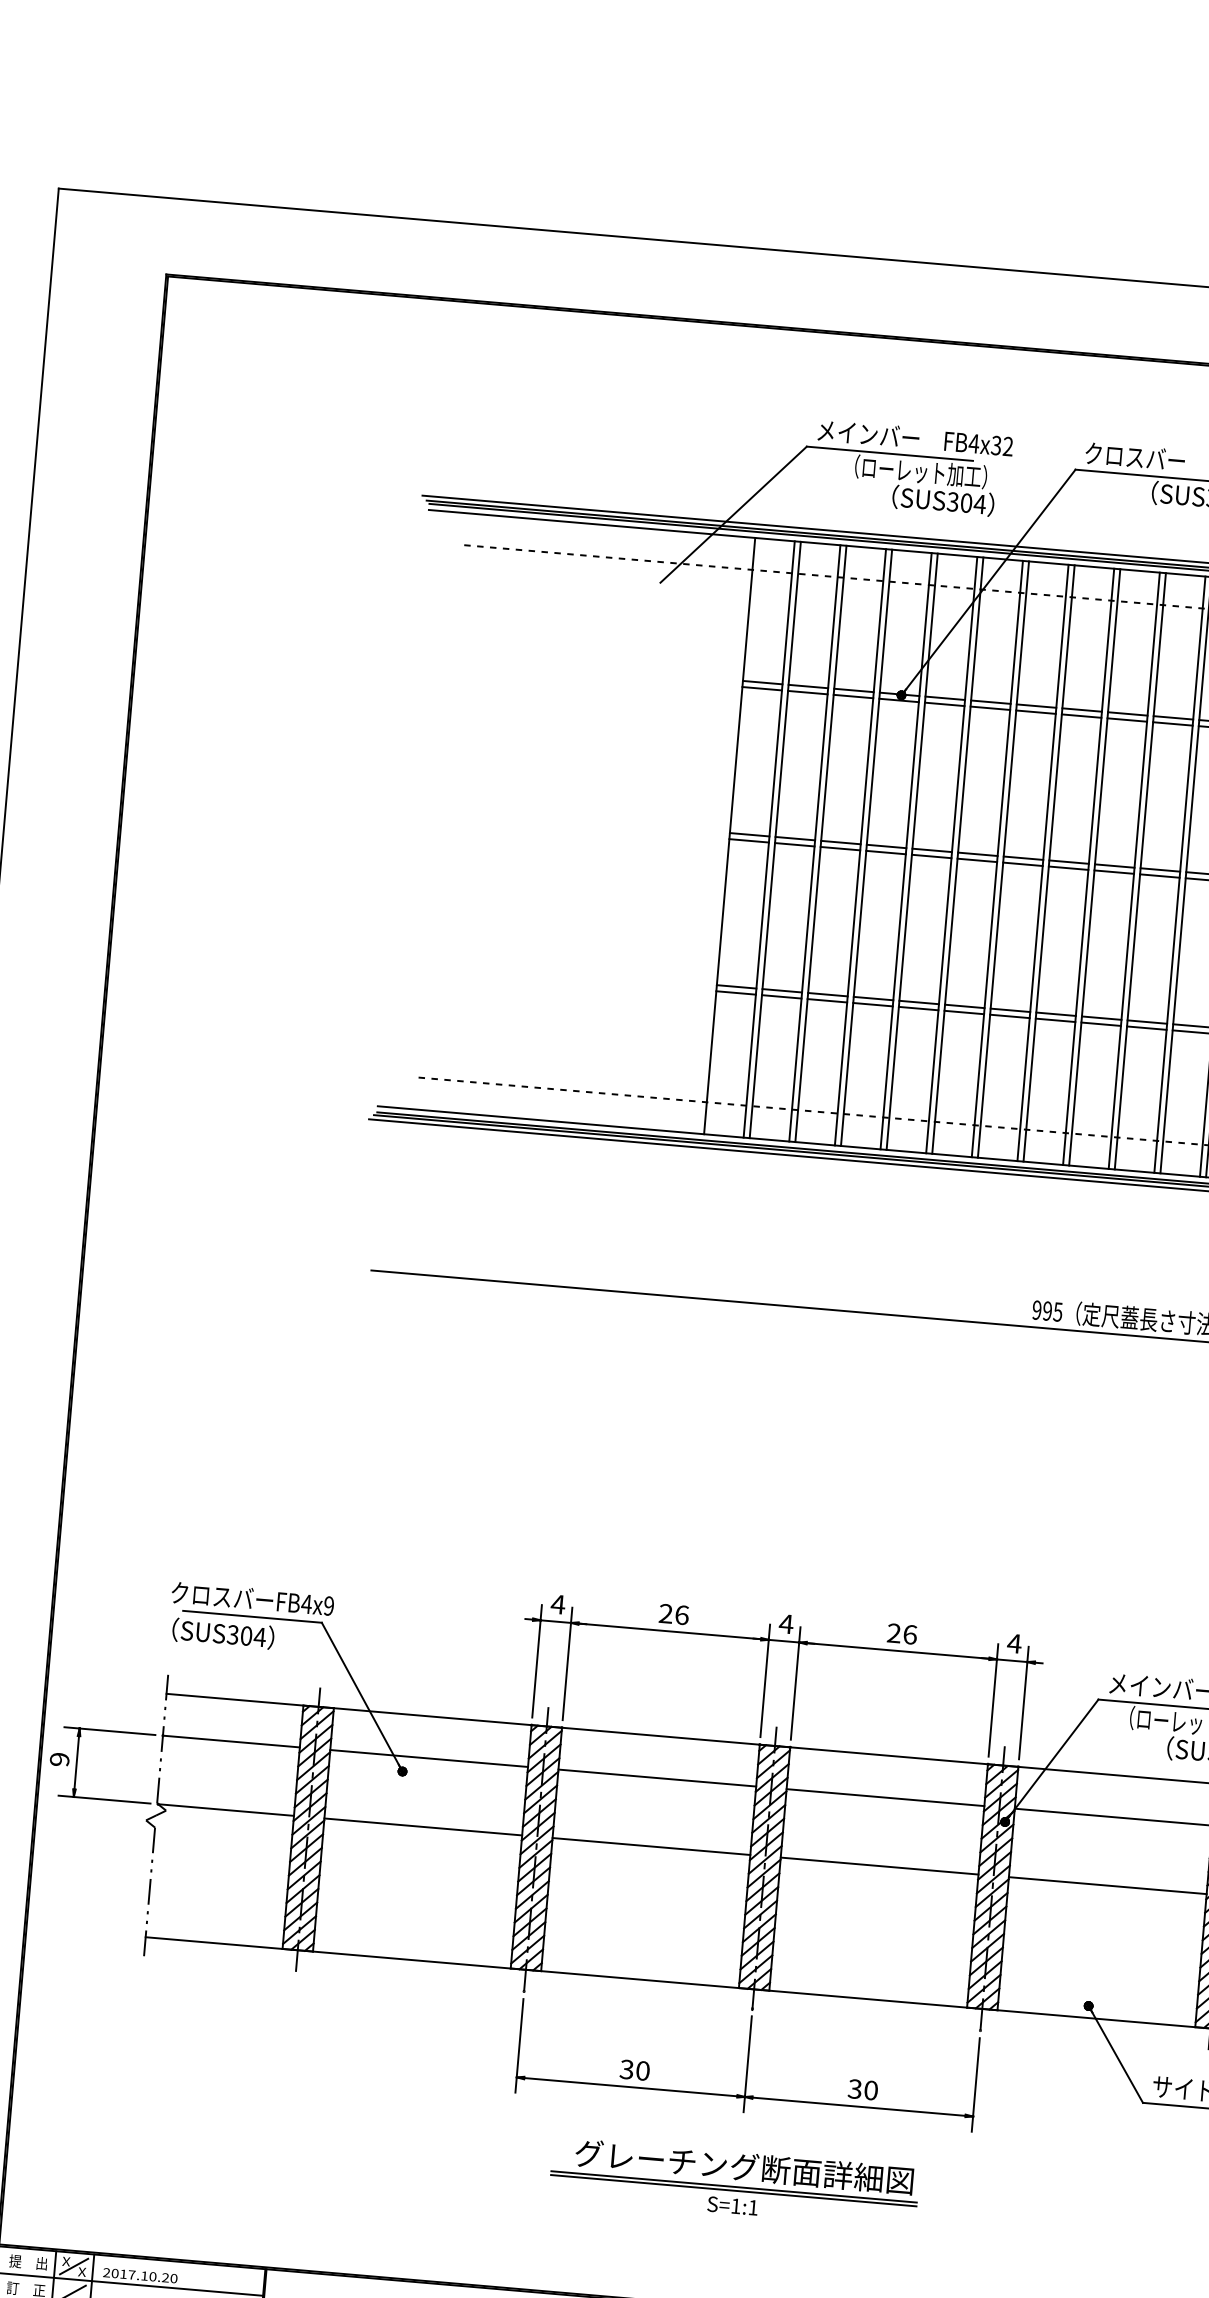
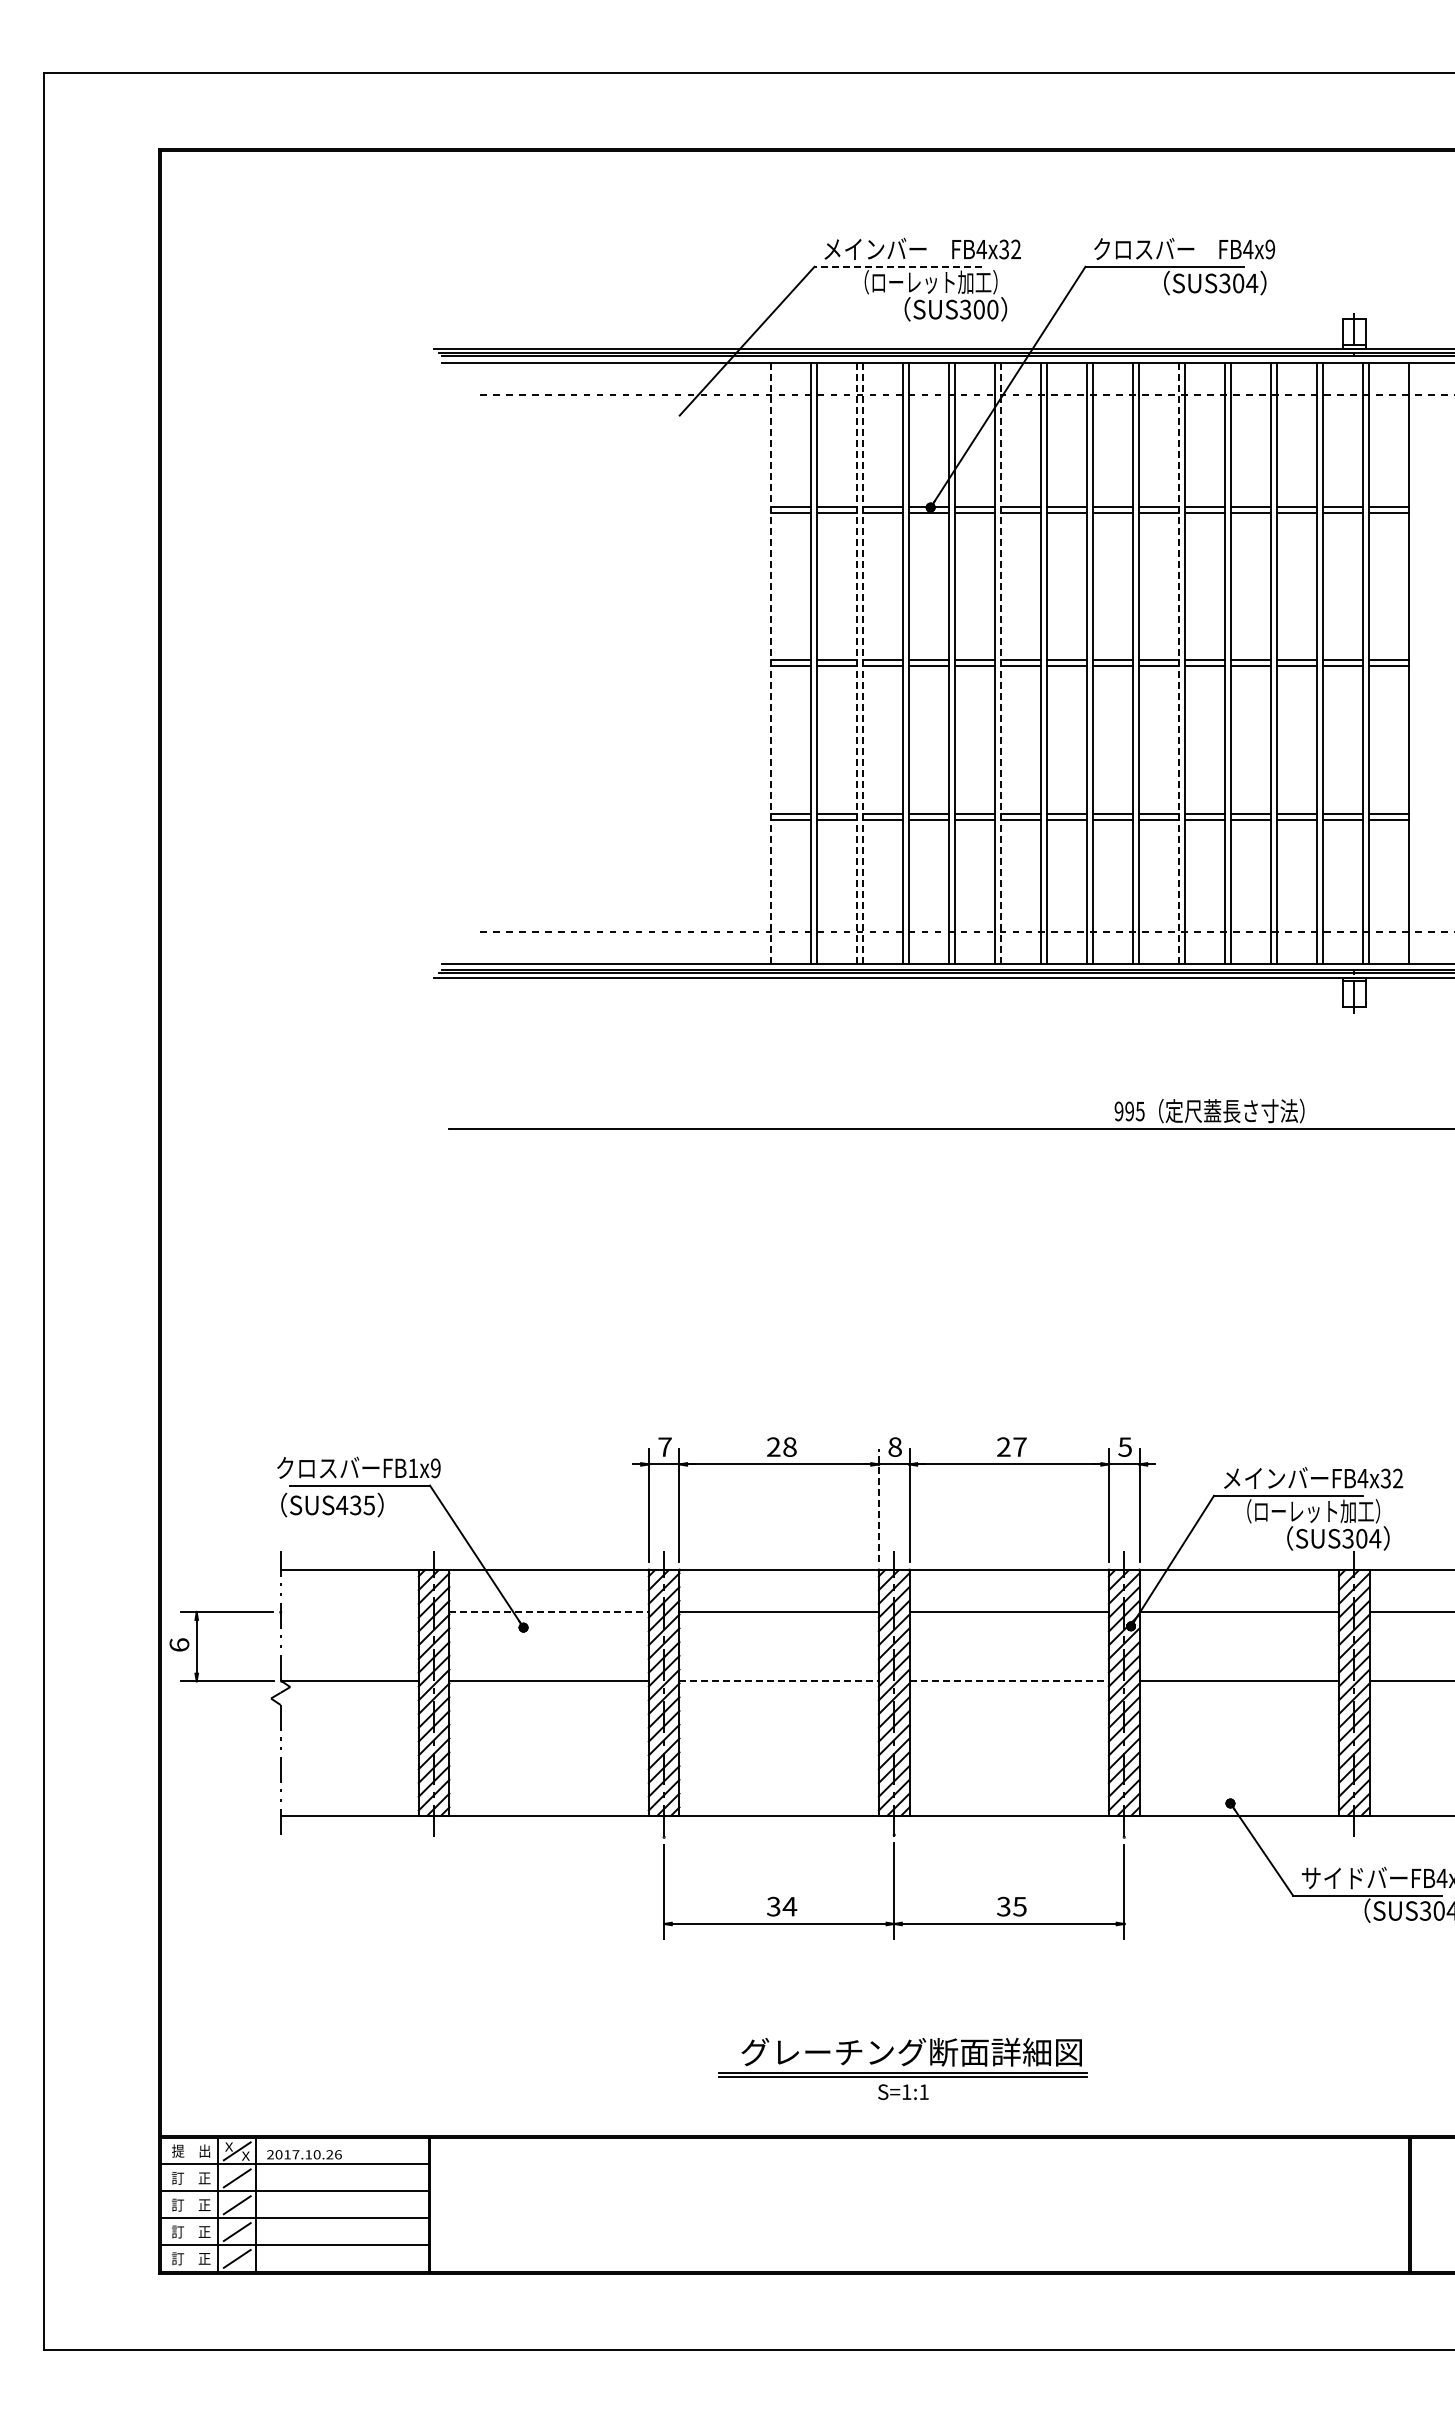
line: (890, 453) -> (898, 266), solid -> dashed
text: (979, 504) -> (992, 309), SUS304 -> SUS300
line: (729, 836) -> (770, 663), solid -> dashed
line: (814, 843) -> (856, 663), solid -> dashed
line: (820, 844) -> (862, 663), solid -> dashed
line: (957, 855) -> (1000, 663), solid -> dashed
line: (1134, 871) -> (1178, 663), solid -> dashed
text: (306, 1603) -> (413, 1467), FB4x9 -> FB1x9
text: (557, 1603) -> (664, 1446), 4 -> 7
text: (681, 1614) -> (789, 1446), 26 -> 28
text: (785, 1623) -> (894, 1446), 4 -> 8
text: (909, 1634) -> (1019, 1446), 26 -> 27
text: (246, 1636) -> (355, 1505), SUS304 -> SUS435
text: (1013, 1643) -> (1124, 1446), 4 -> 5
line: (764, 1680) -> (878, 1505), solid -> dashed
line: (231, 1741) -> (349, 1612), removed
line: (429, 1758) -> (549, 1612), solid -> dashed
text: (59, 1759) -> (179, 1644), 9 -> 6
line: (651, 1846) -> (779, 1681), solid -> dashed
line: (879, 1866) -> (1009, 1681), solid -> dashed
text: (642, 2070) -> (789, 1906), 30 -> 34
text: (870, 2090) -> (1019, 1906), 30 -> 35
part: (733, 2182) -> (902, 2068), moved
text: (174, 2278) -> (338, 2154), 2017.10.20 -> 2017.10.26

